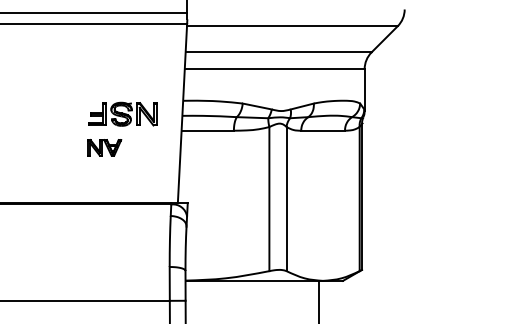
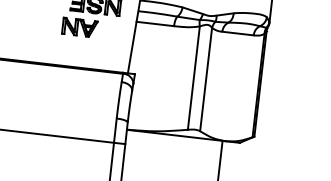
part: (104, 147) -> (79, 27), size x1.43

